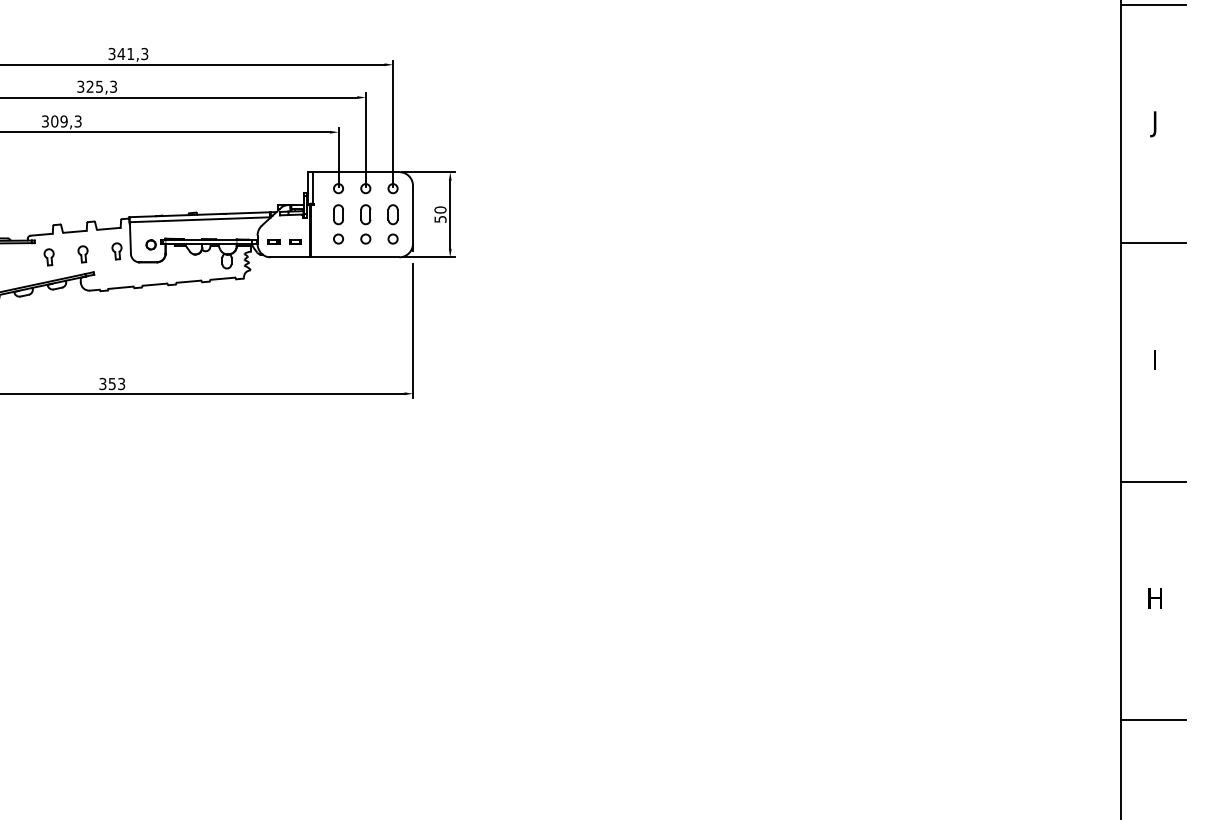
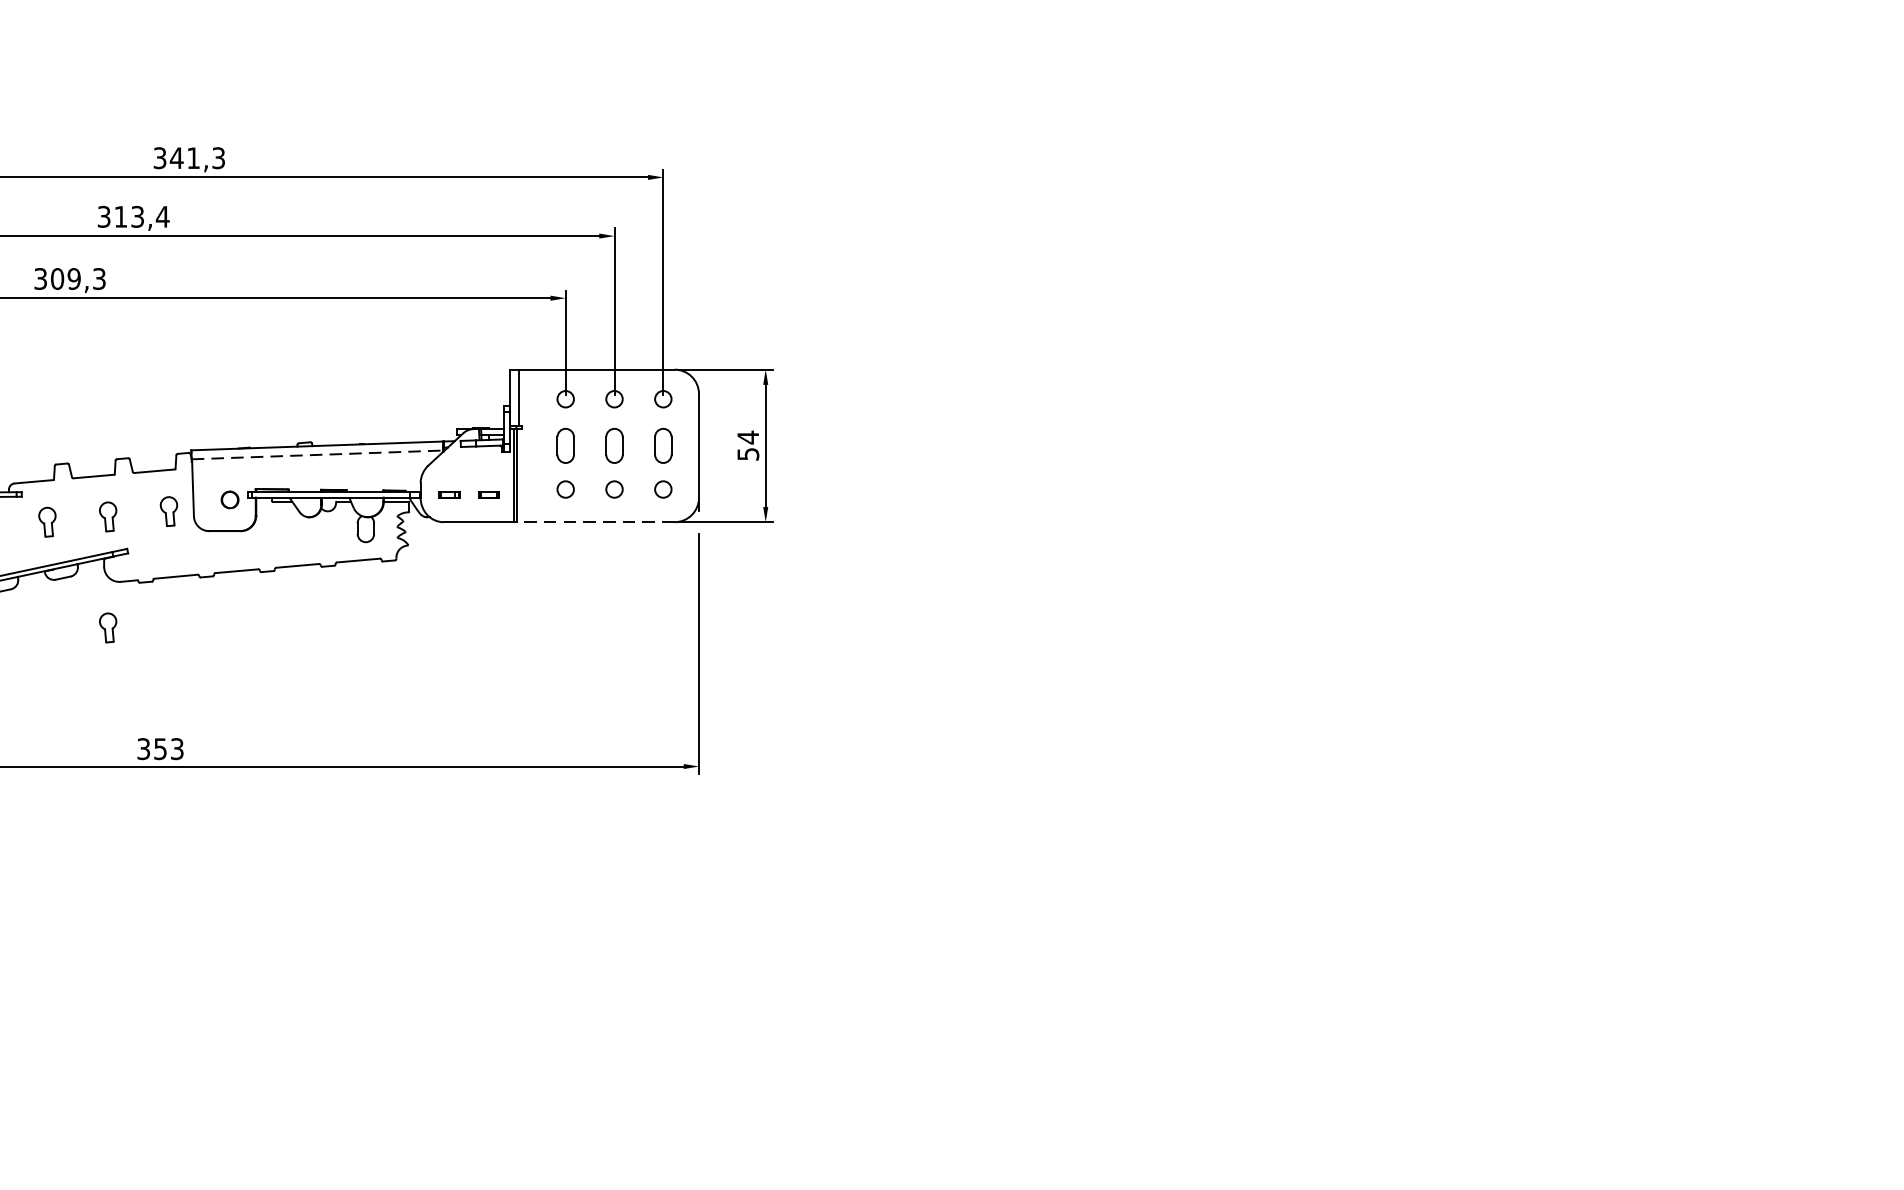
text: (101, 86) -> (141, 216), 325,3 -> 313,4
text: (440, 209) -> (748, 436), 50 -> 54
line: (200, 219) -> (318, 454), solid -> dashed
line: (354, 257) -> (594, 522), solid -> dashed
part: (82, 316) -> (107, 628), added

